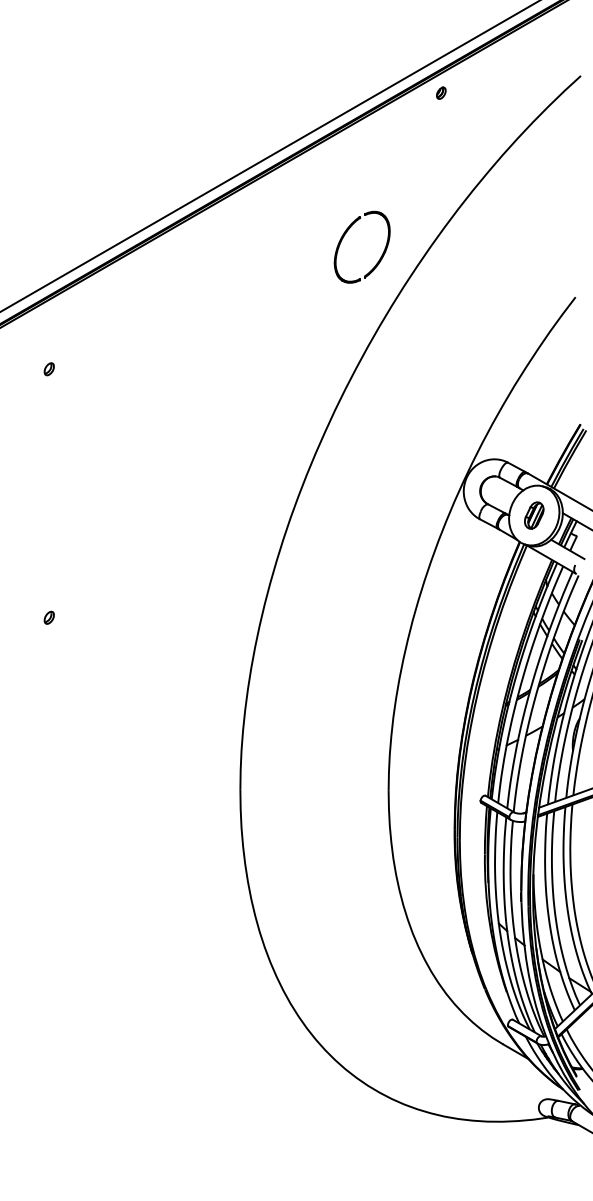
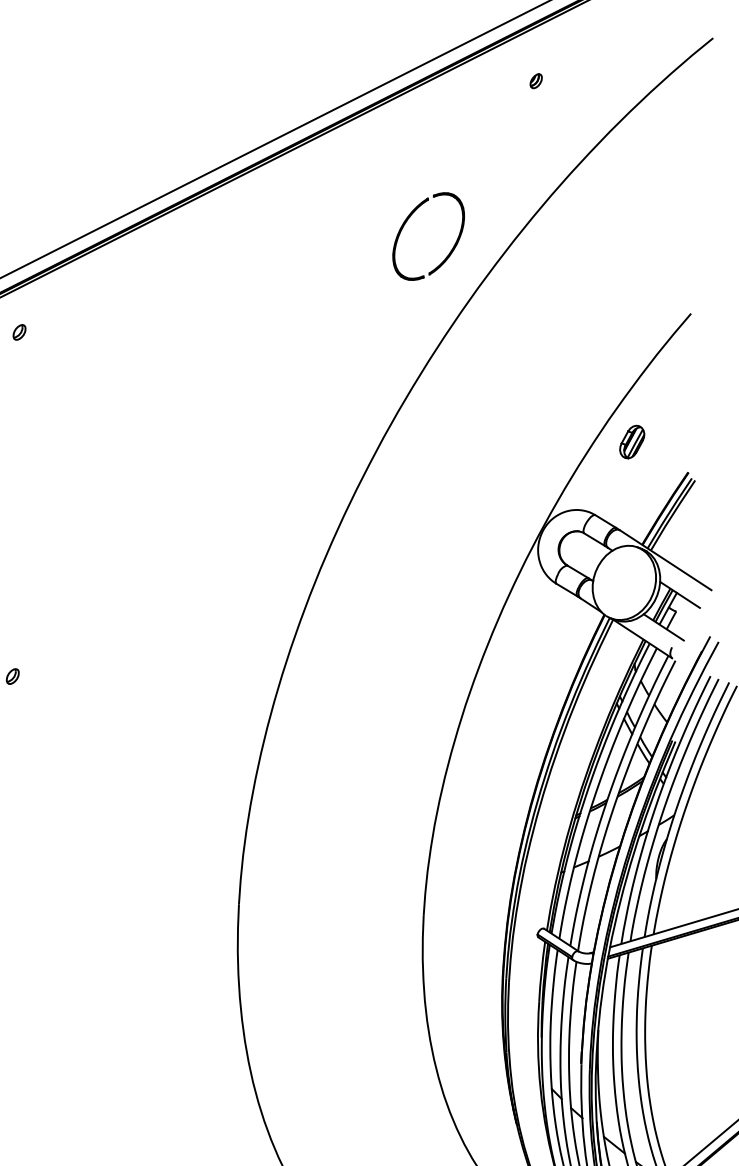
part: (441, 92) -> (536, 80), moved
part: (48, 369) -> (18, 332), moved
part: (534, 515) -> (632, 442), moved

